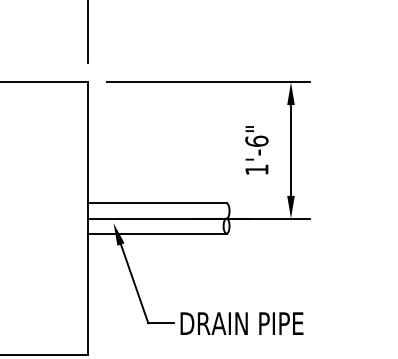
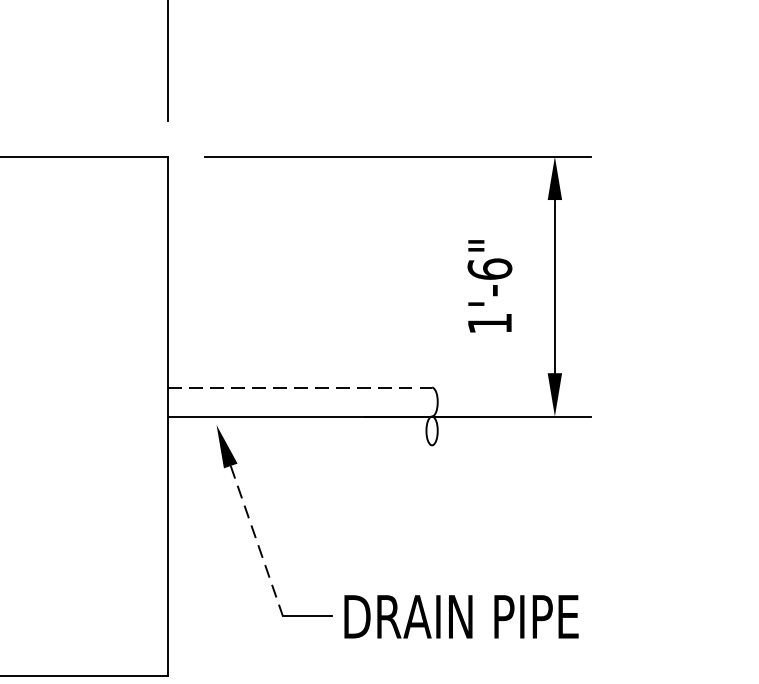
line: (157, 203) -> (300, 387), solid -> dashed
line: (157, 233) -> (300, 444), removed
line: (134, 283) -> (256, 540), solid -> dashed

